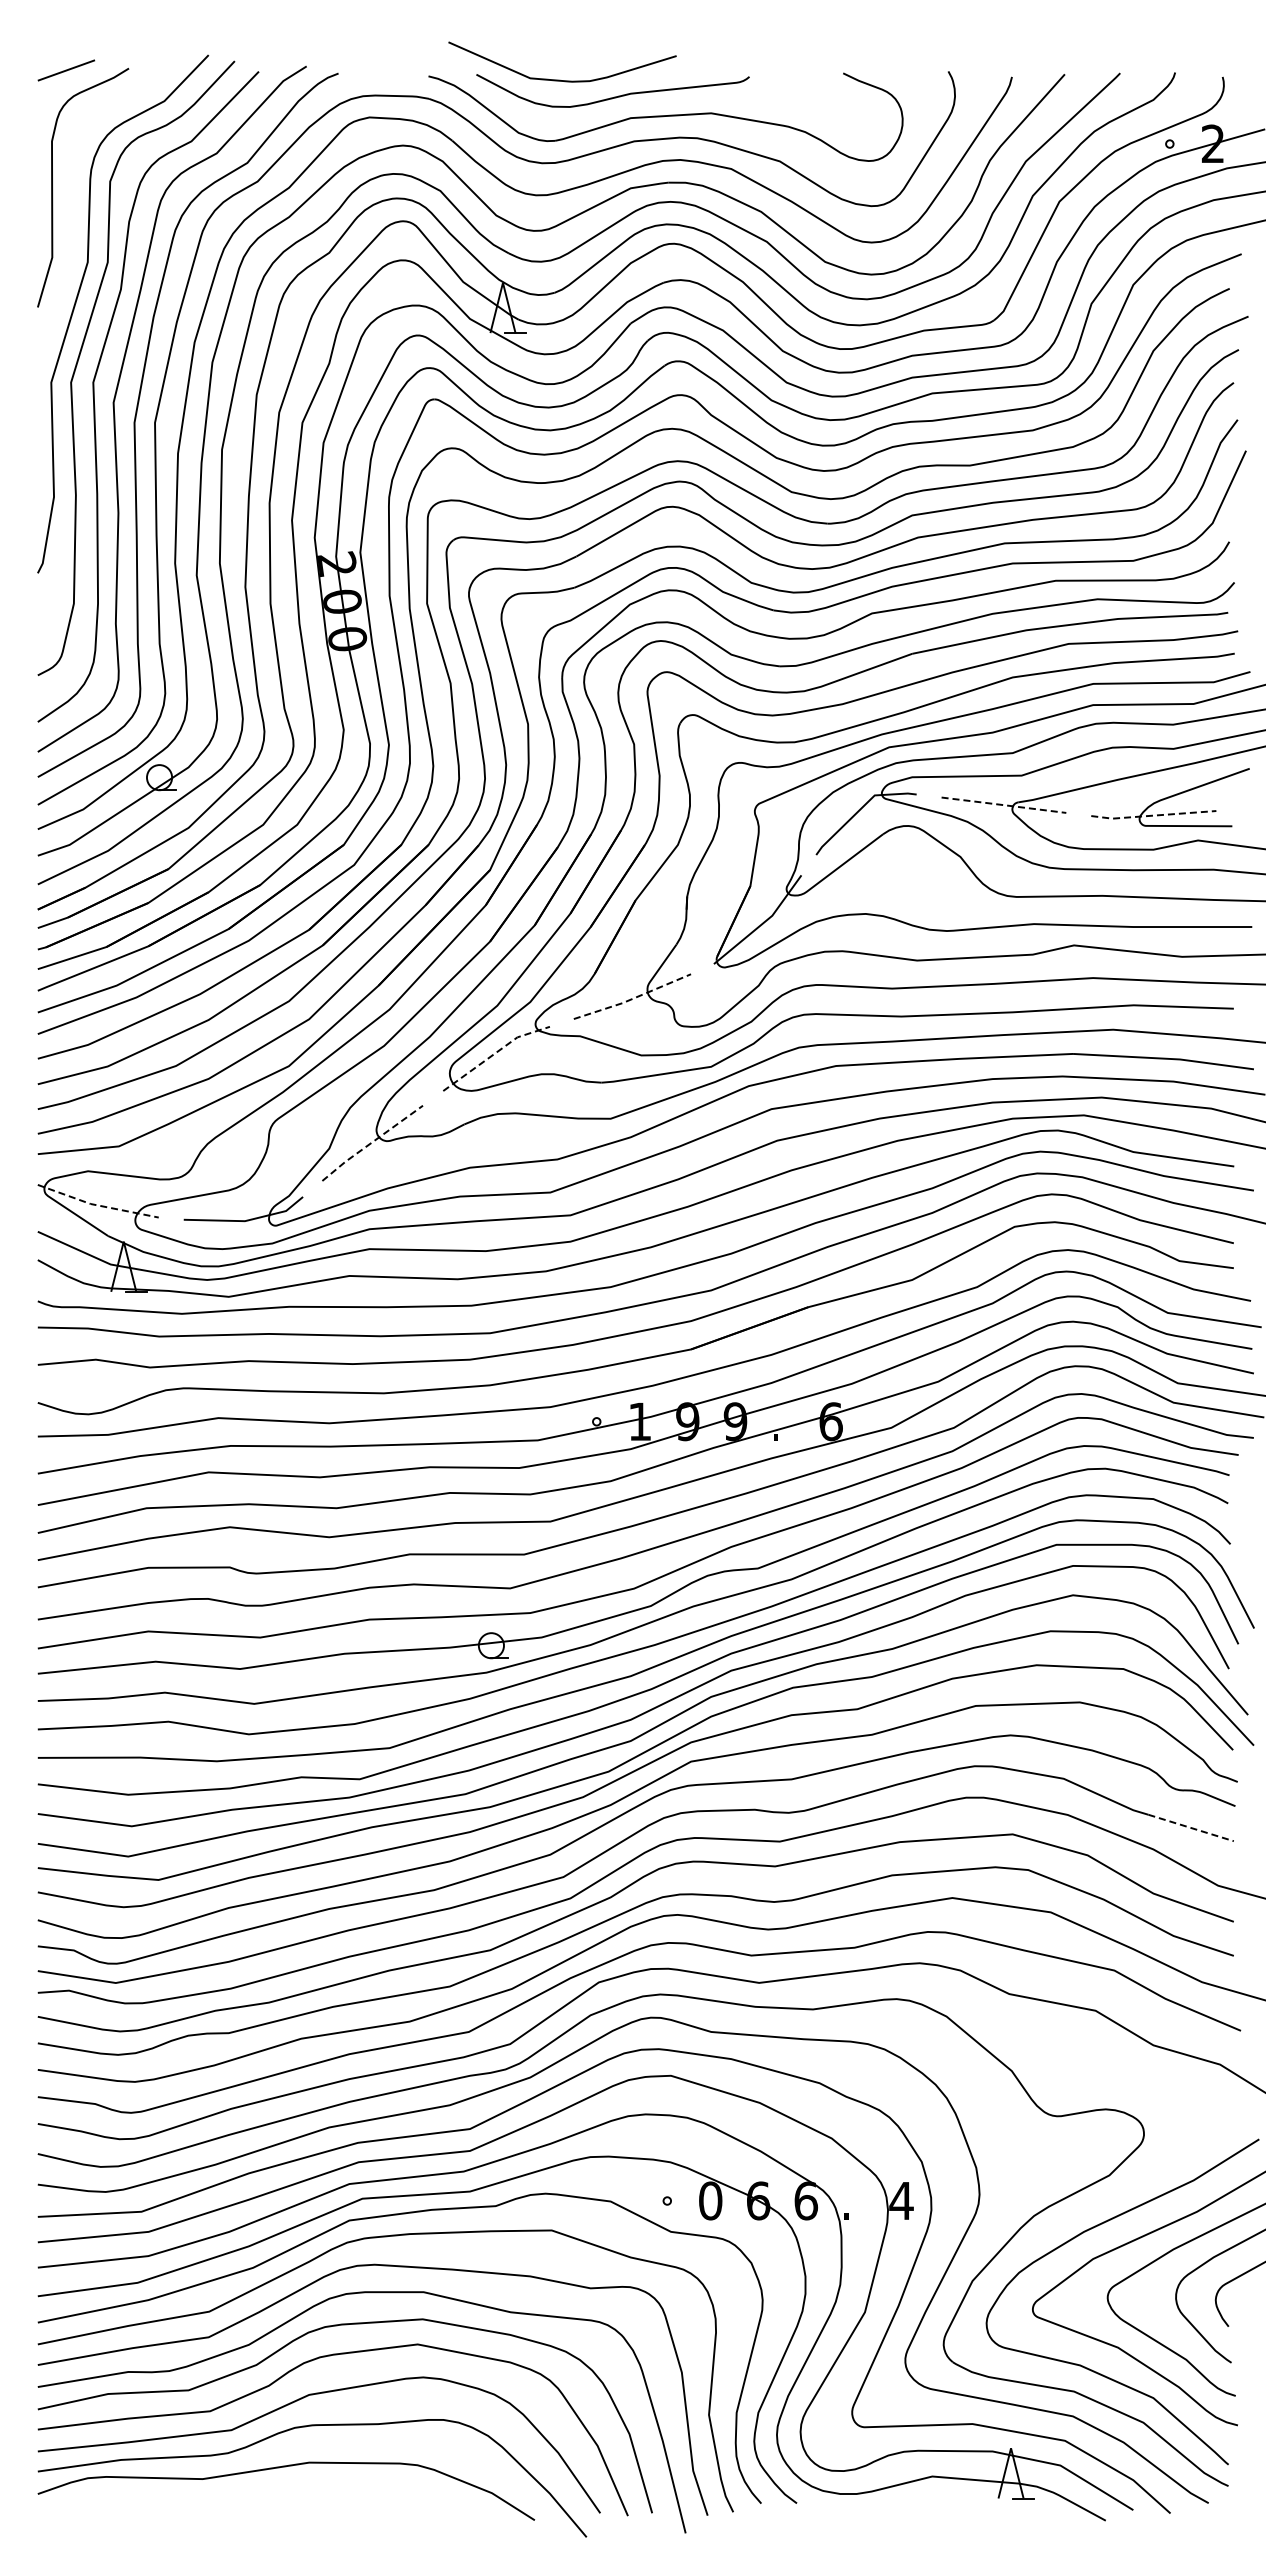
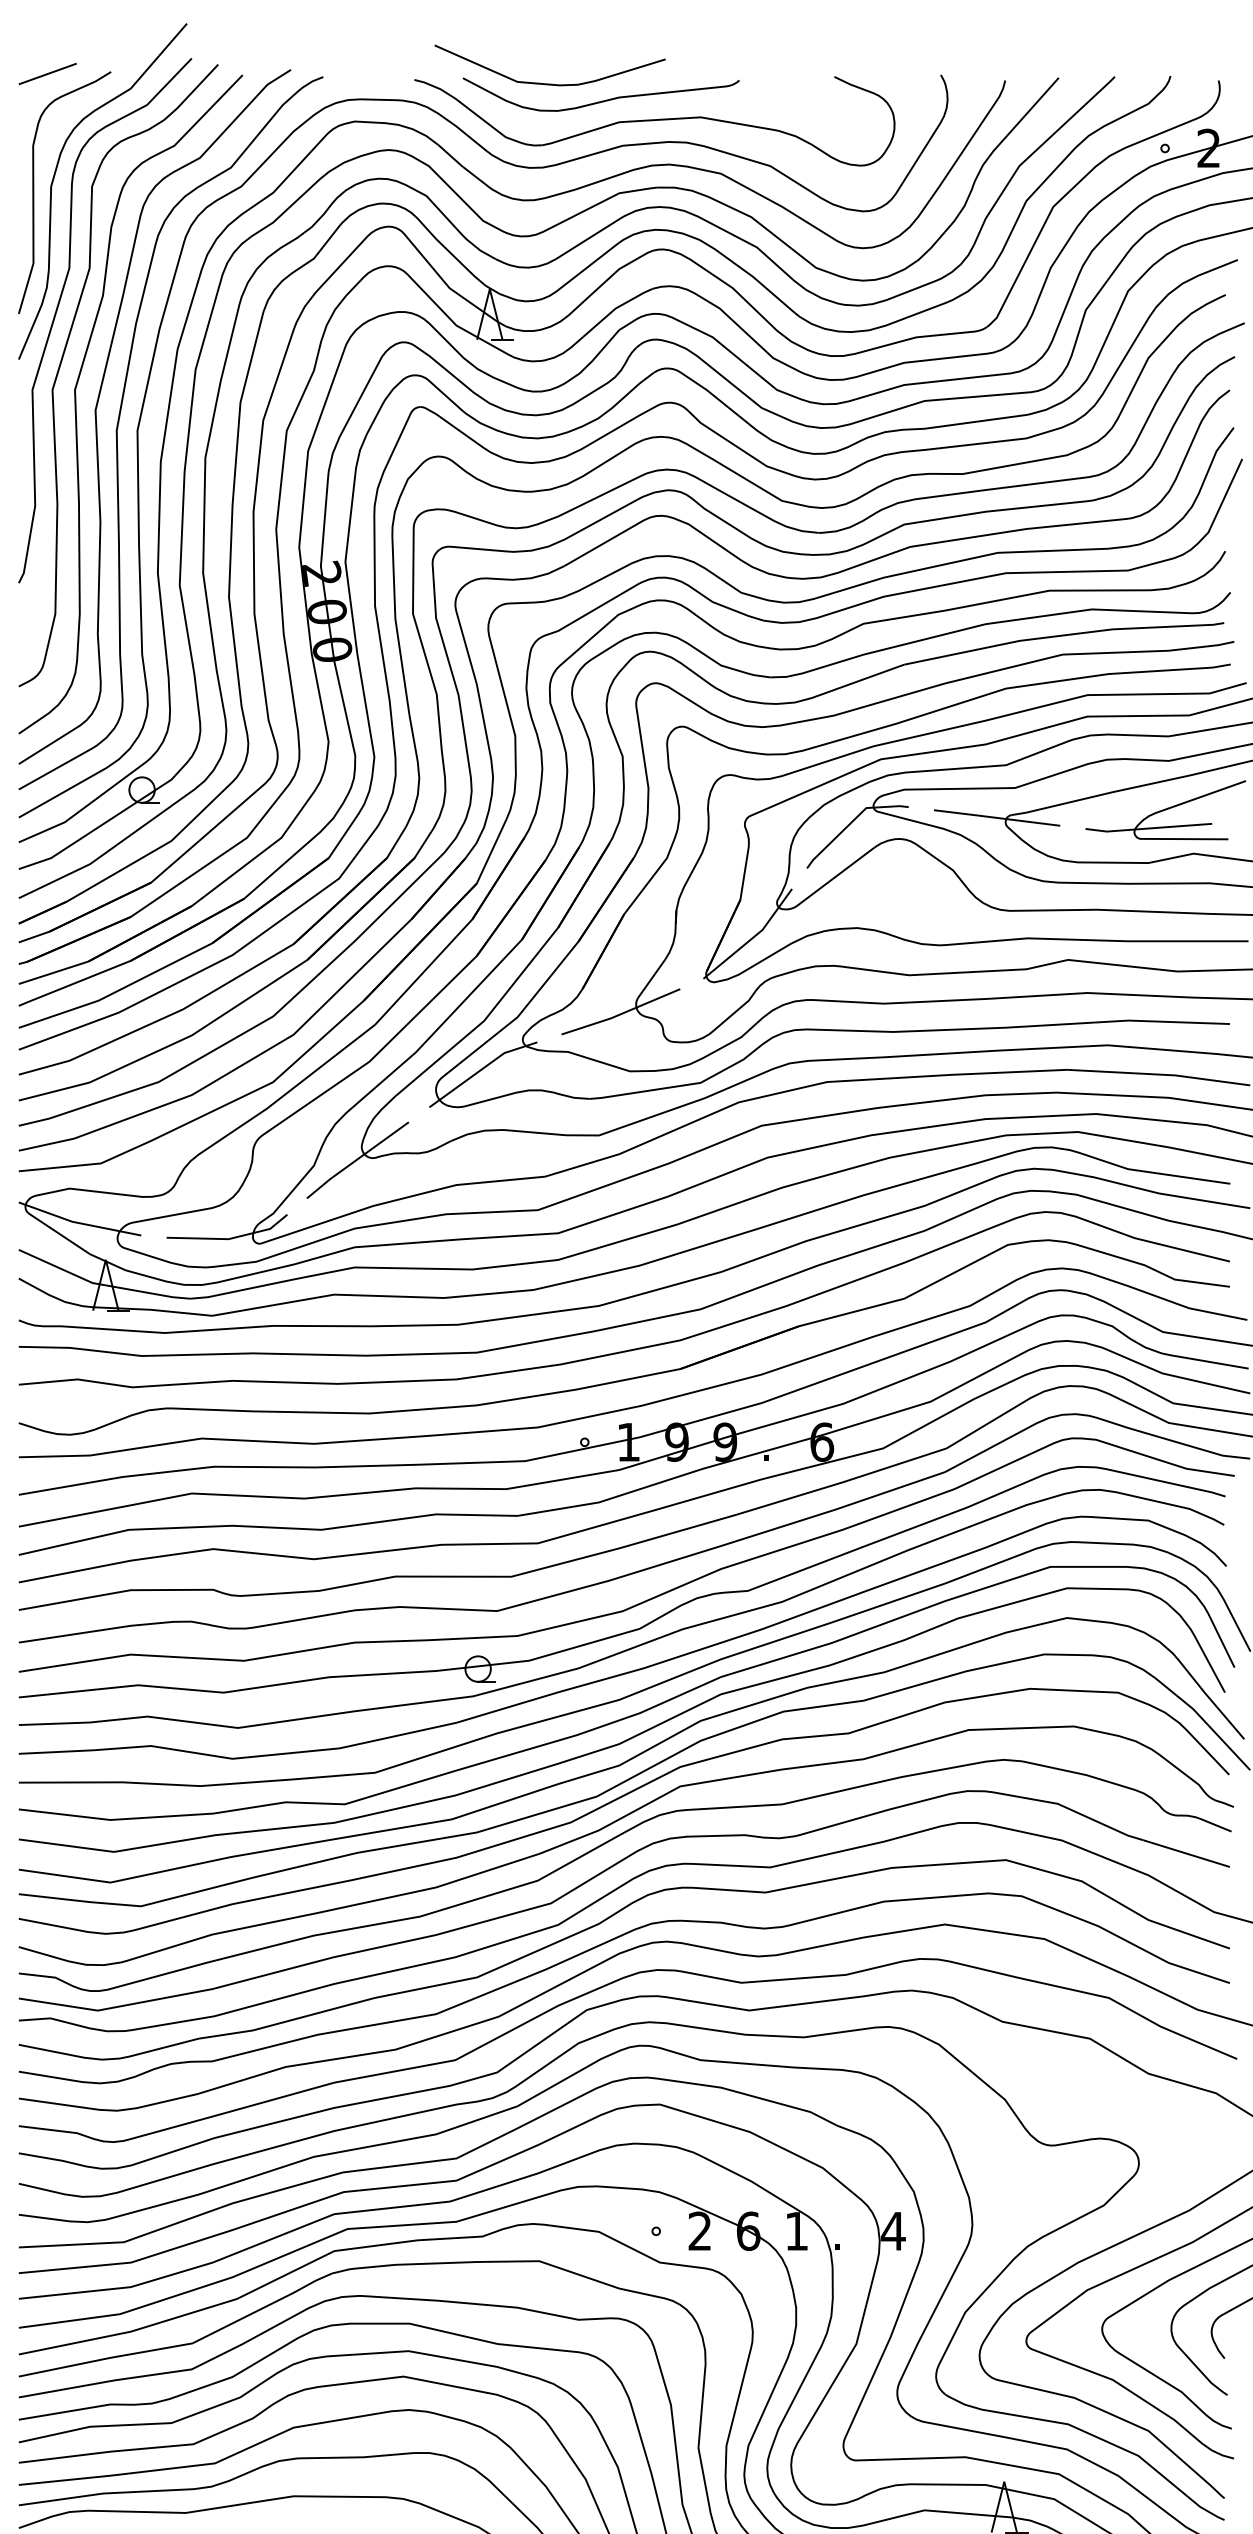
curve: (72, 176) -> (53, 181), added
line: (1003, 805) -> (996, 818), dashed -> solid
line: (1152, 815) -> (1147, 828), dashed -> solid
line: (632, 998) -> (620, 1013), dashed -> solid
line: (494, 1053) -> (481, 1069), dashed -> solid
line: (371, 1143) -> (356, 1160), dashed -> solid
line: (96, 1205) -> (78, 1223), dashed -> solid
line: (1191, 1827) -> (1187, 1853), dashed -> solid
text: (710, 2200) -> (699, 2230), 0 -> 2
text: (806, 2200) -> (797, 2230), 6 -> 1

